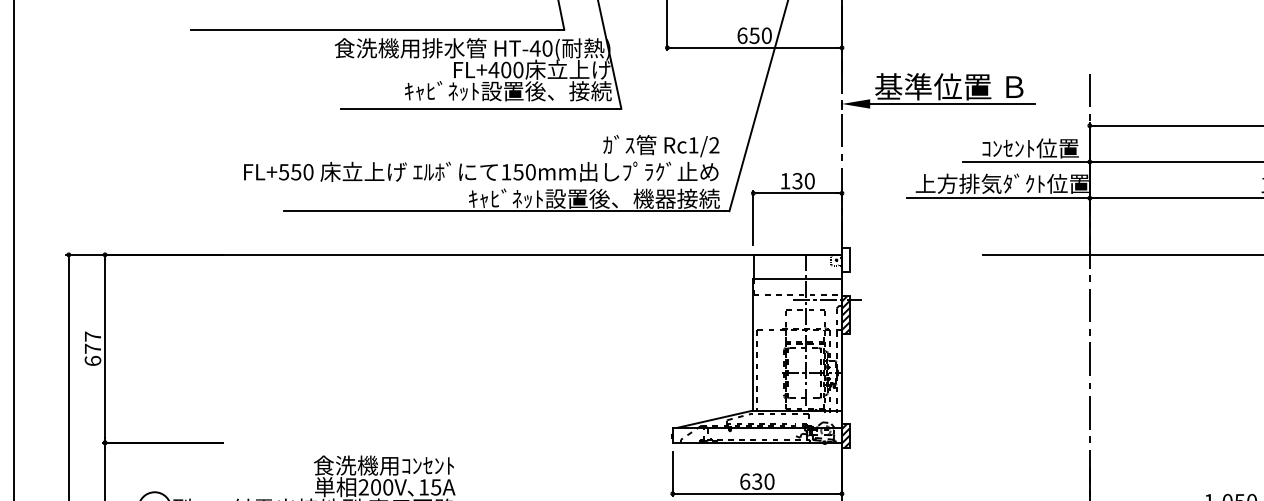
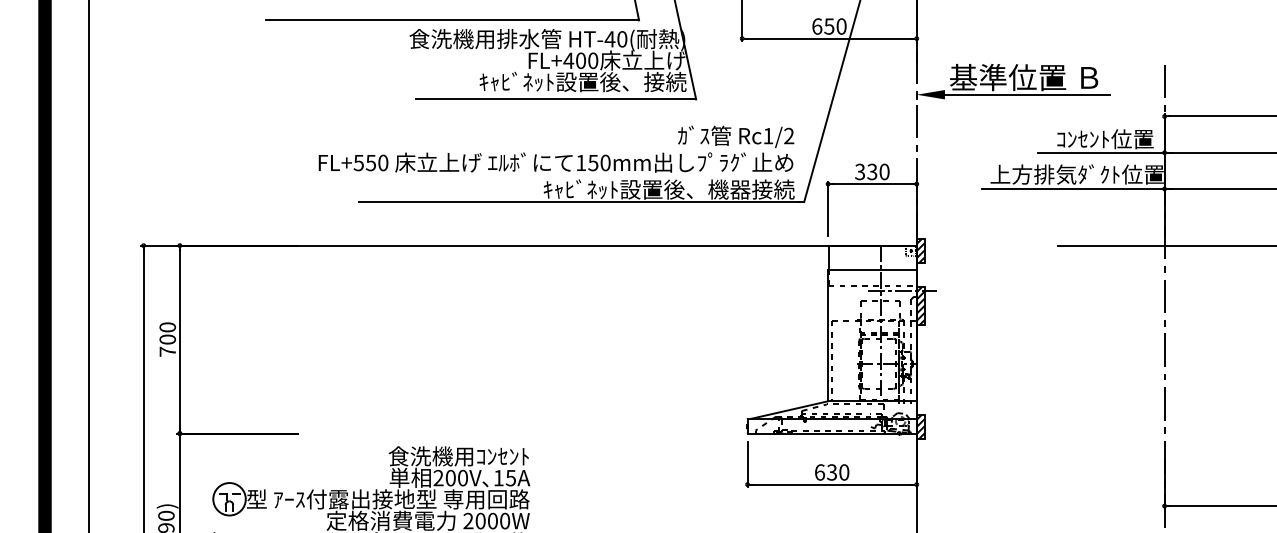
text: (785, 180) -> (860, 171), 130 -> 330
hatch: (845, 259) -> (920, 250), added
text: (92, 348) -> (167, 339), 677 -> 700

